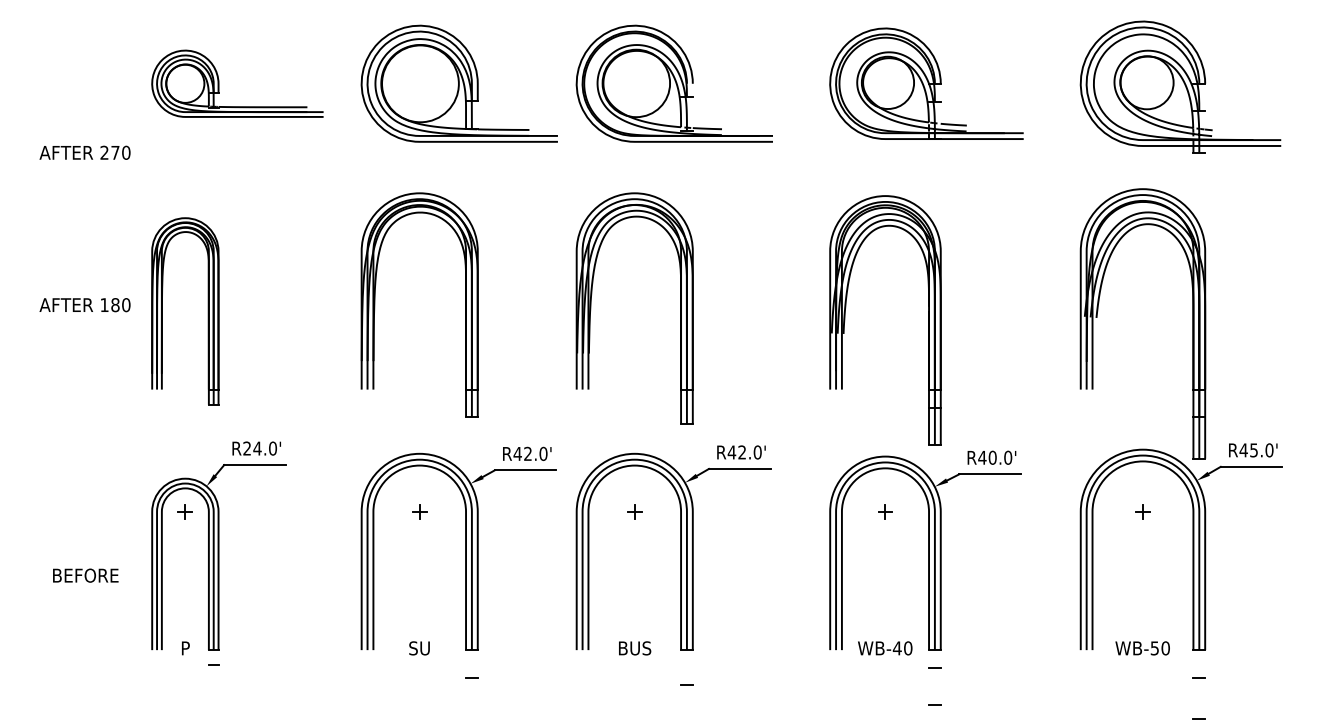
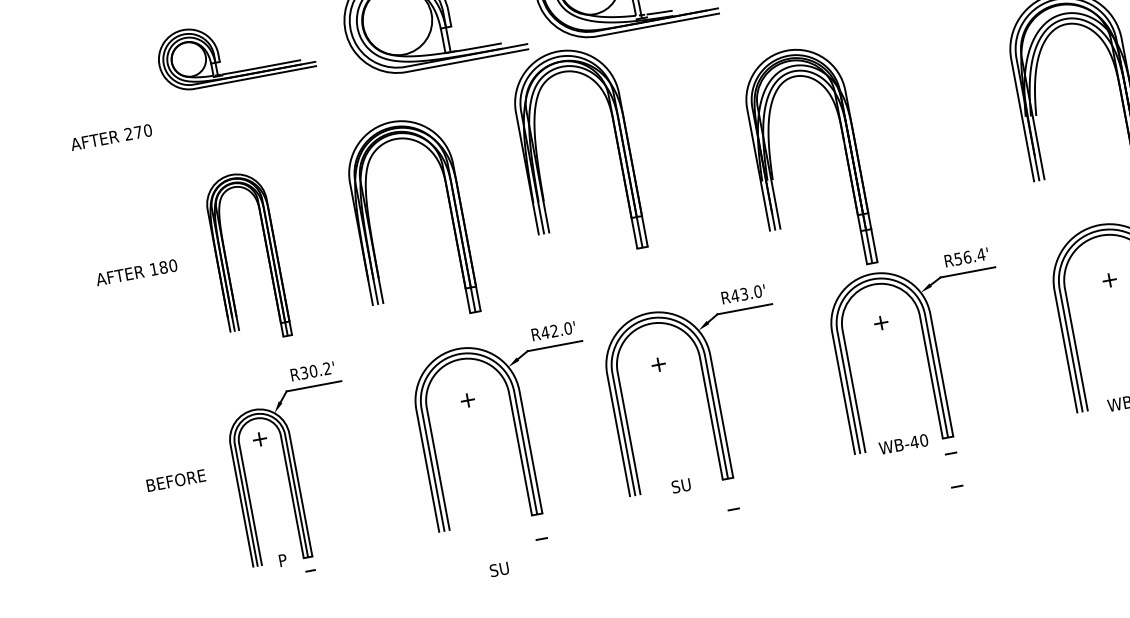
part: (375, 304) -> (371, 228), moved
part: (591, 308) -> (538, 160), moved
part: (207, 311) -> (266, 254), moved
part: (845, 320) -> (772, 167), moved
text: (260, 448) -> (316, 370), R24.0' -> R30.2'
text: (742, 452) -> (744, 294), R42.0' -> R43.0'
text: (995, 457) -> (969, 256), R40.0' -> R56.4'
text: (85, 575) -> (175, 480), moved
text: (419, 648) -> (499, 569), moved
text: (635, 648) -> (682, 485), BUS -> SU

